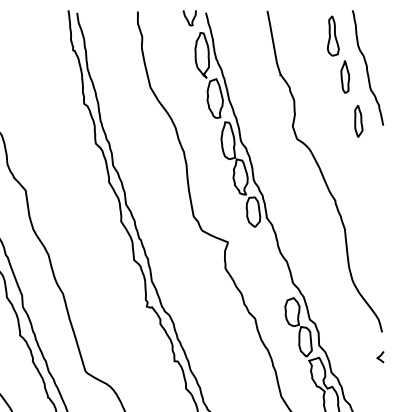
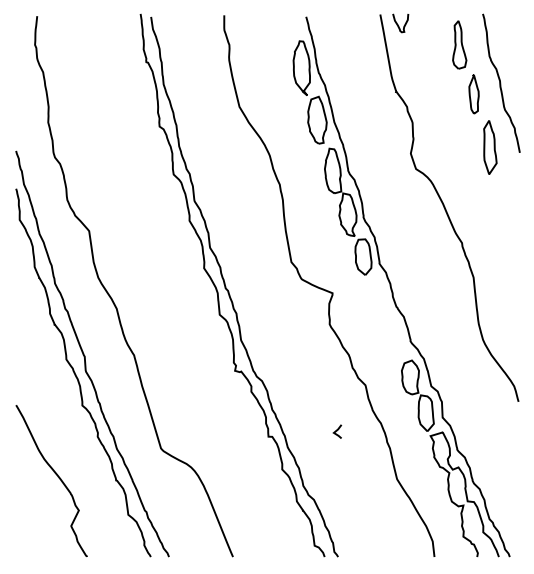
curve: (187, 19) -> (398, 24), moved
part: (358, 121) -> (490, 147), size x1.4
line: (380, 357) -> (337, 431), moved

